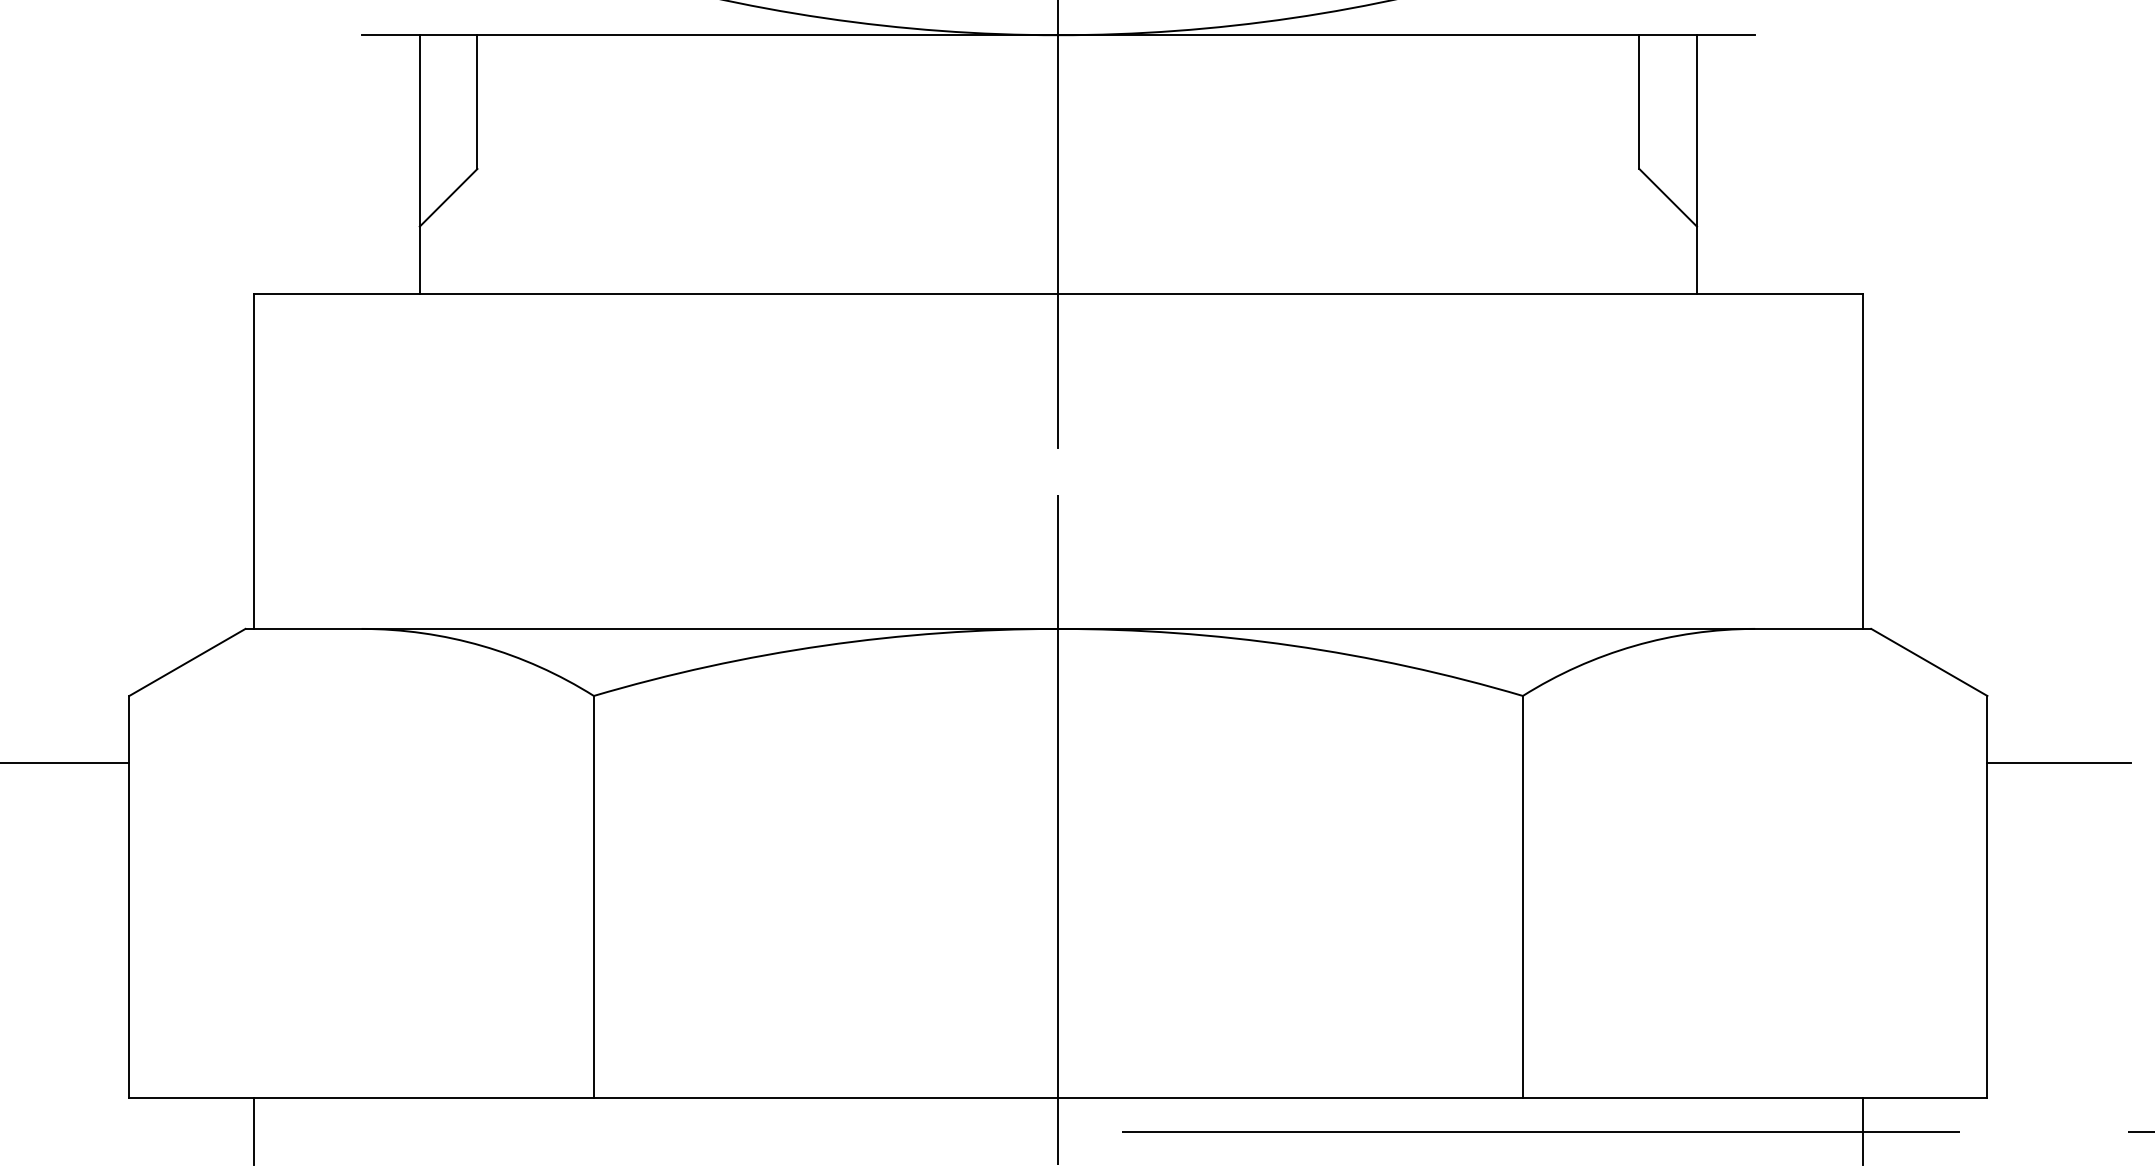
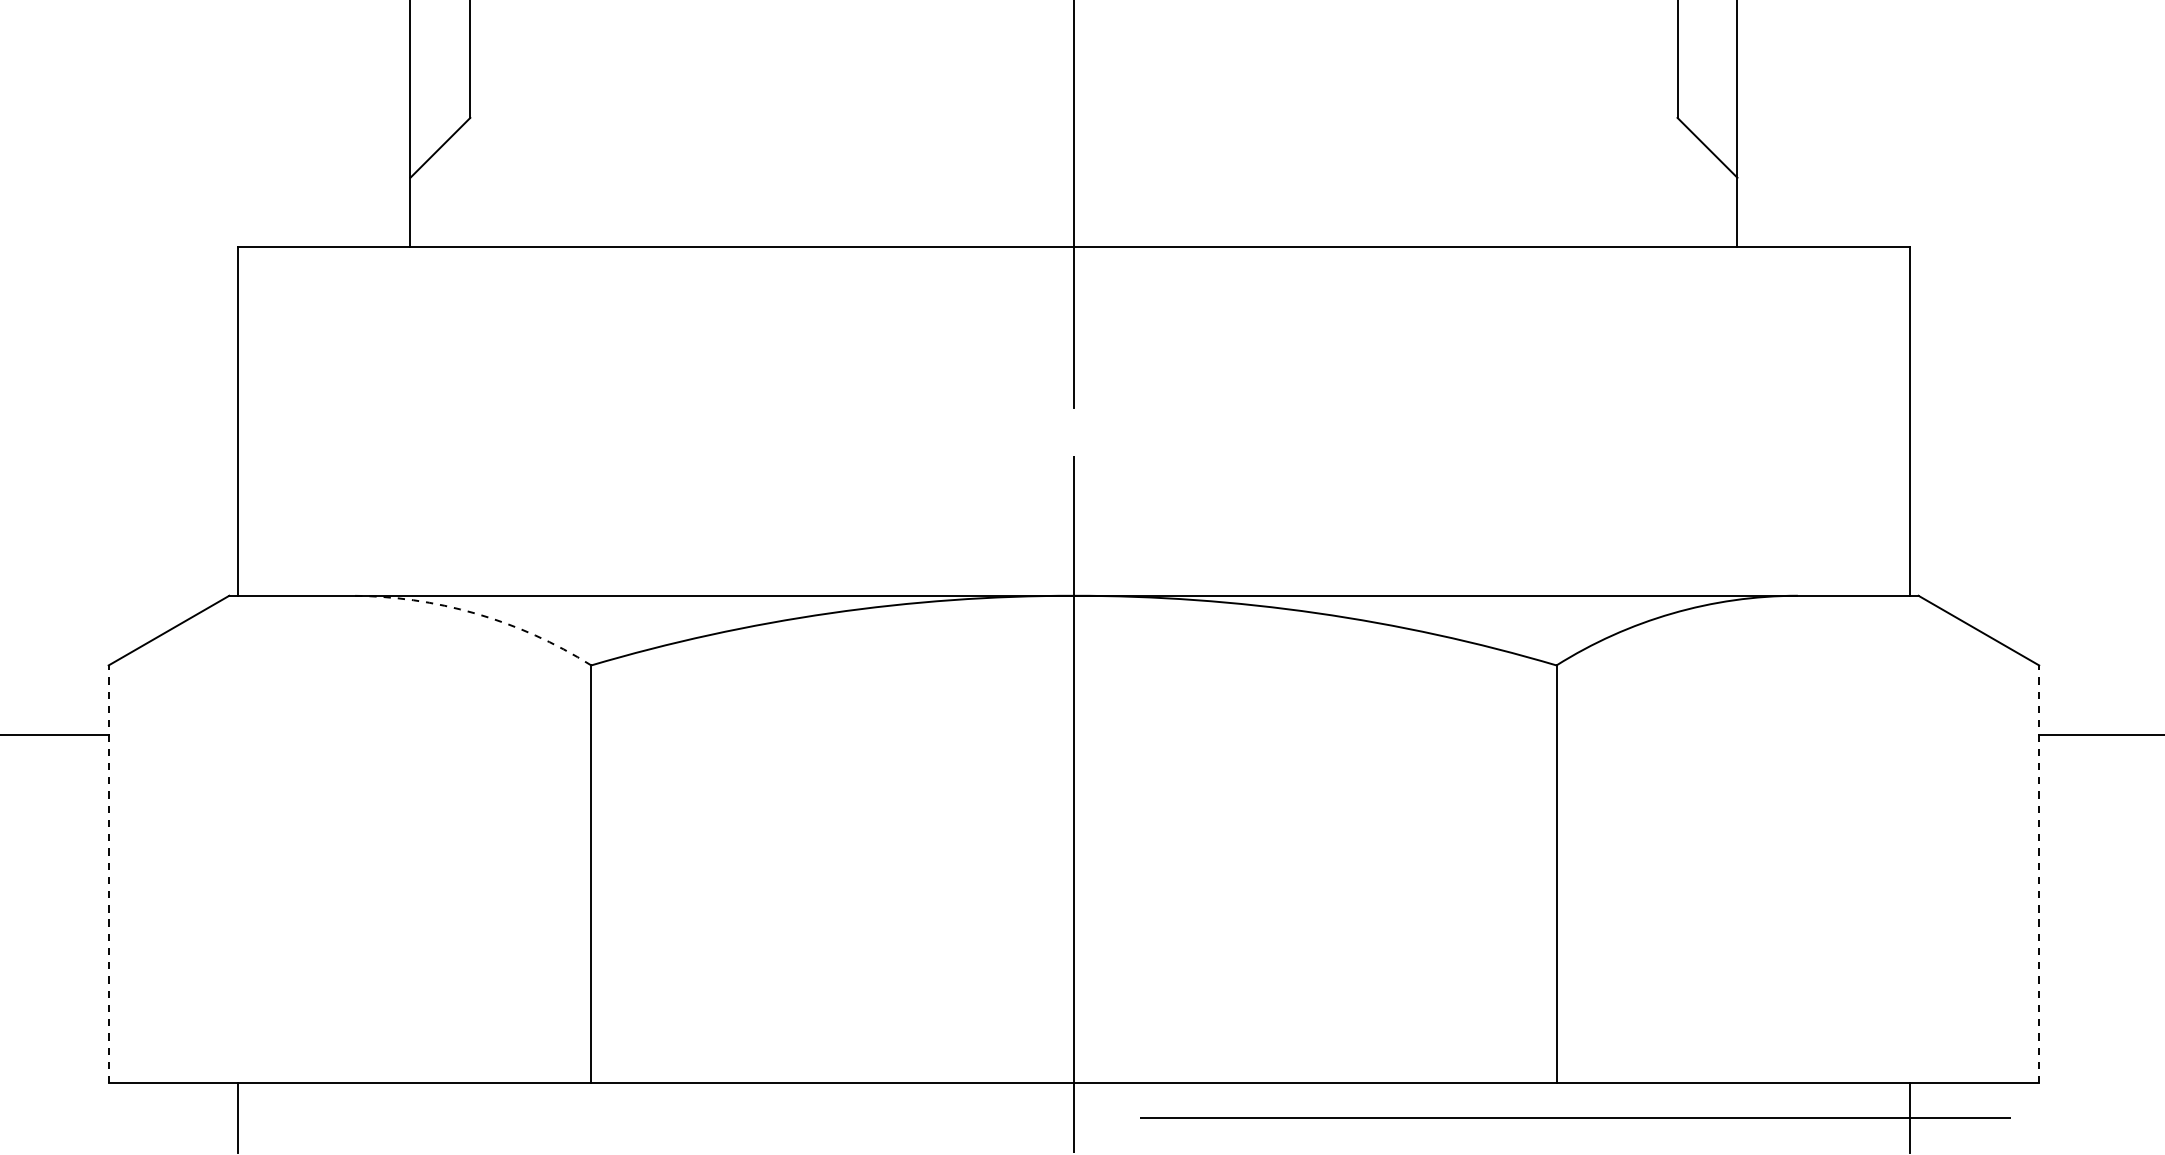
arc: (482, 646) -> (475, 614), solid -> dashed
line: (129, 896) -> (108, 873), solid -> dashed
line: (1987, 896) -> (2039, 873), solid -> dashed

